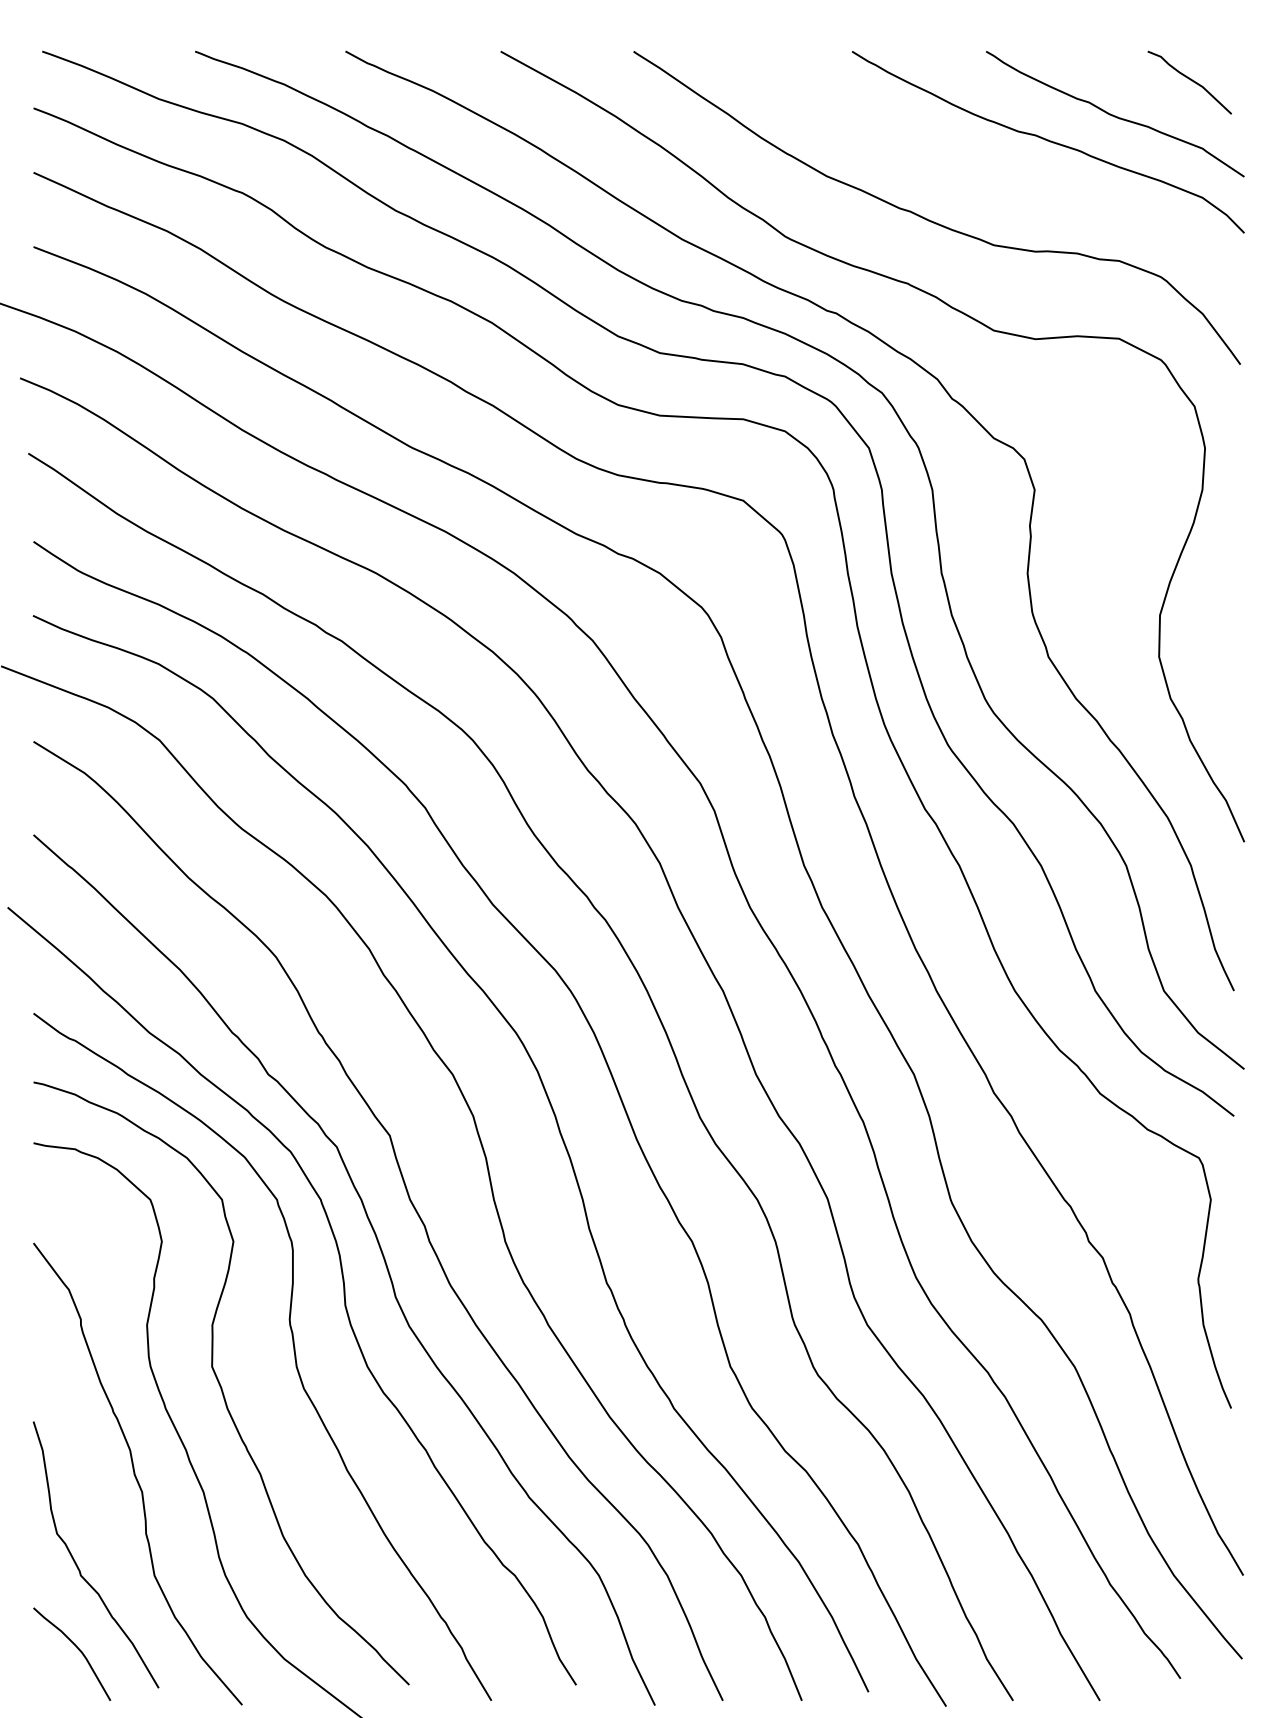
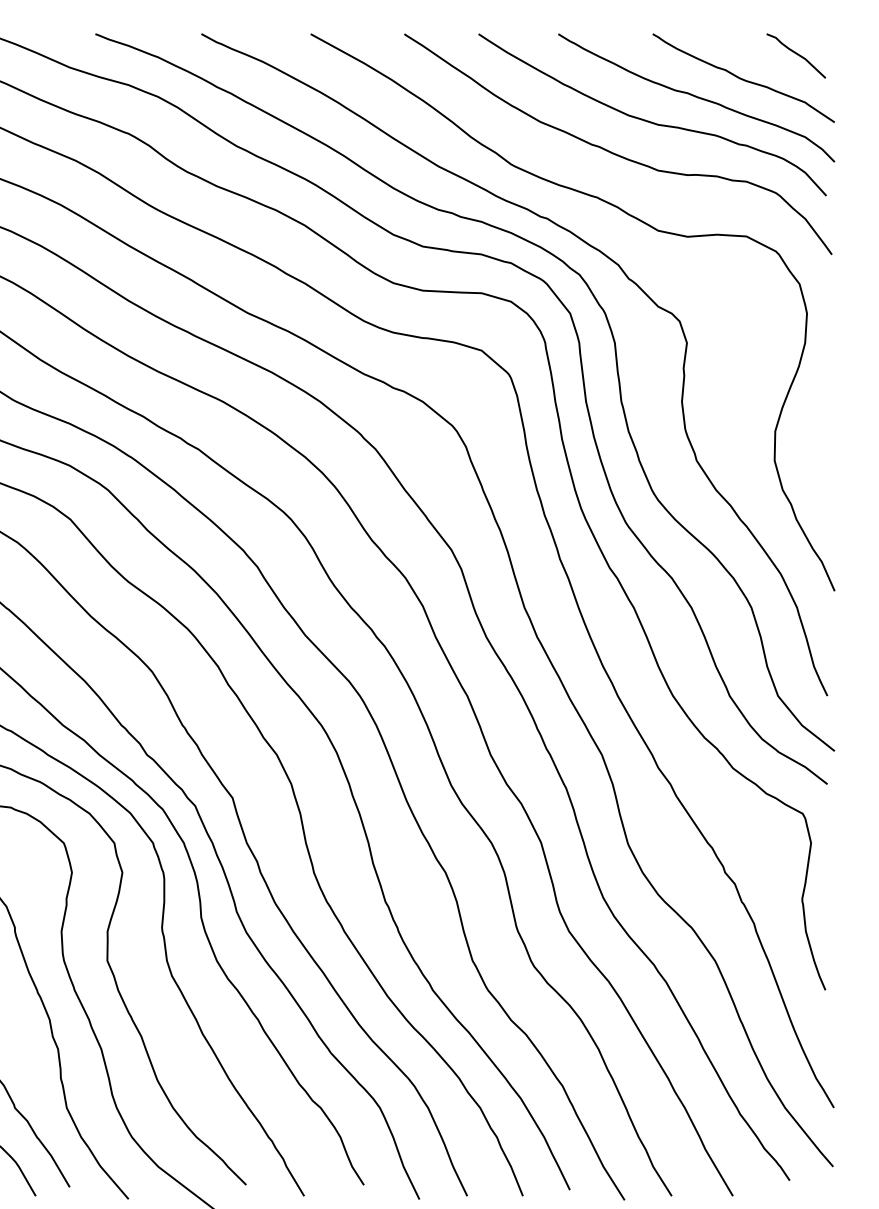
curve: (983, 175) -> (650, 121), added

